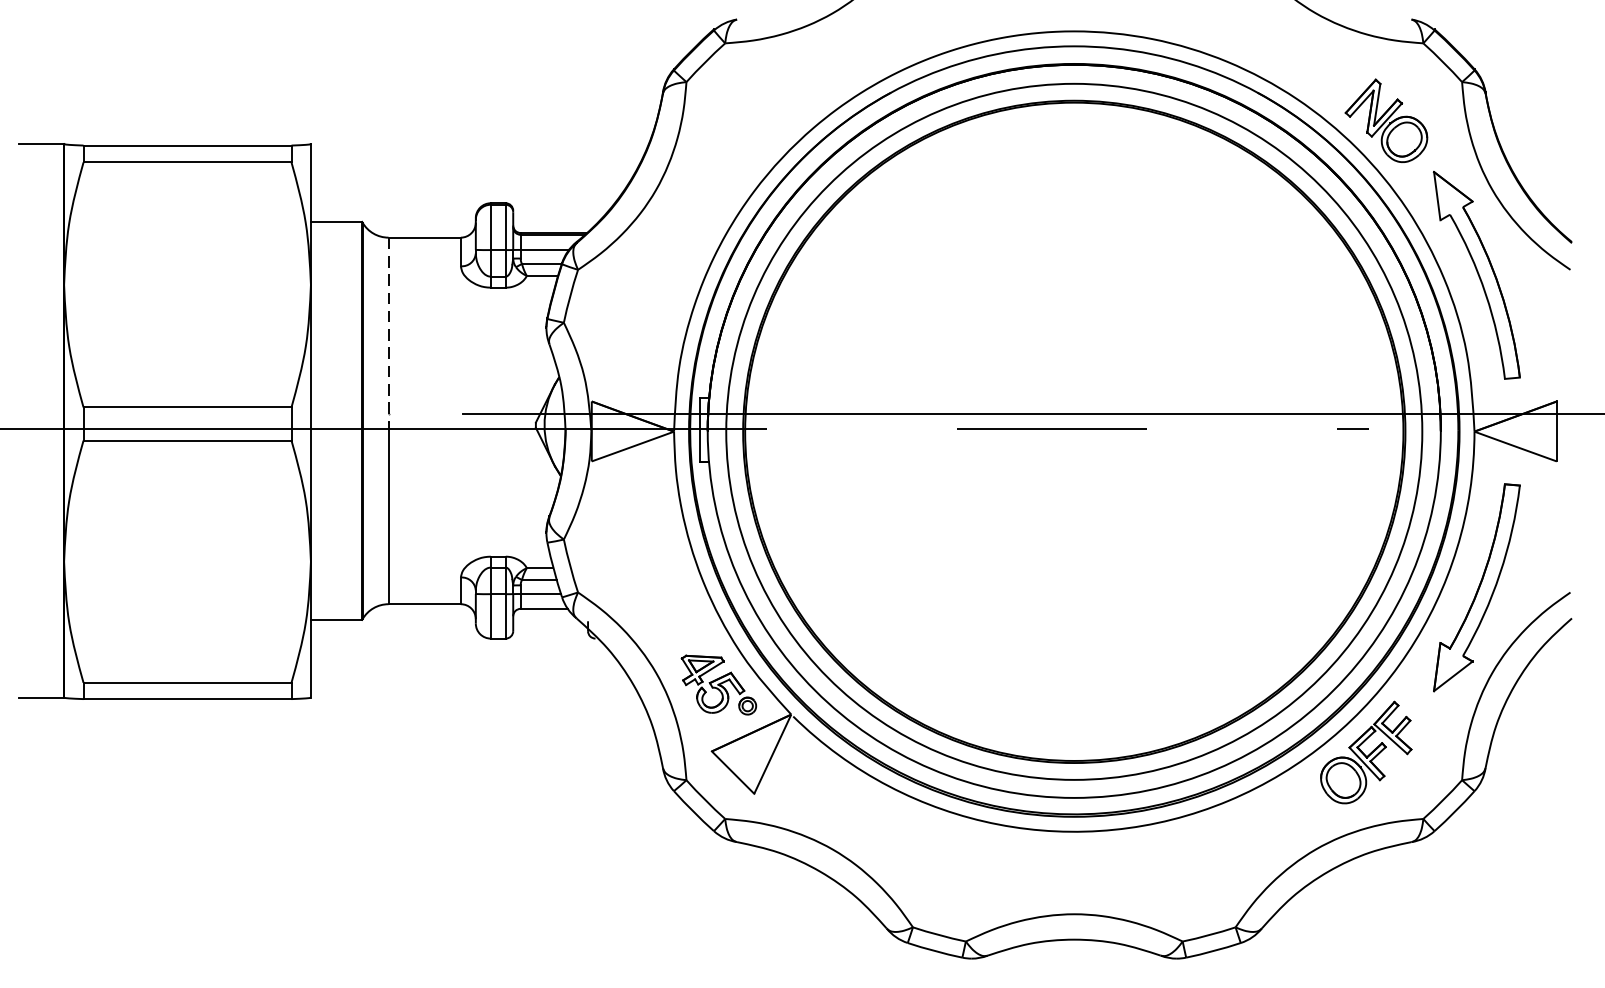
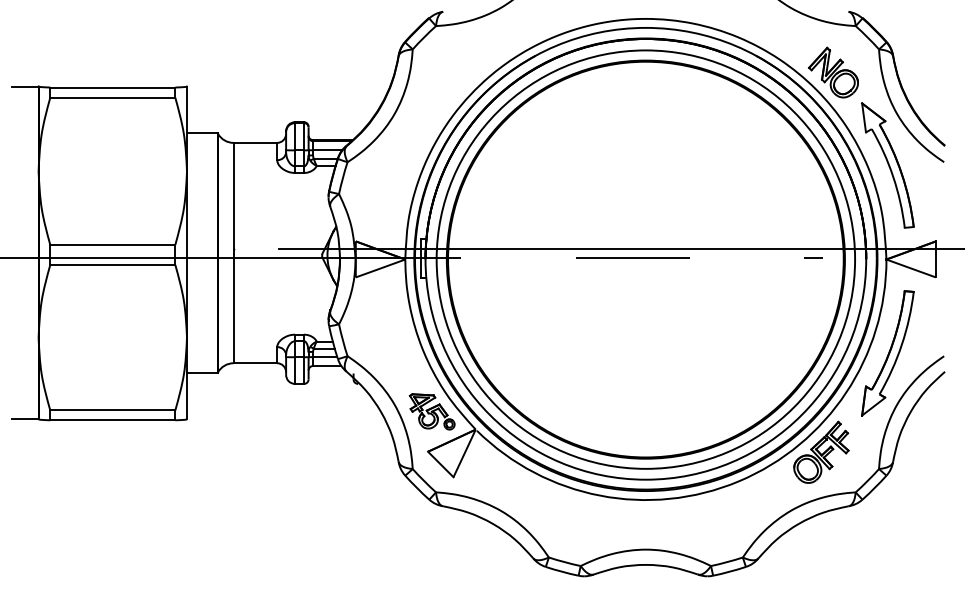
line: (388, 330) -> (233, 198), dashed -> solid

